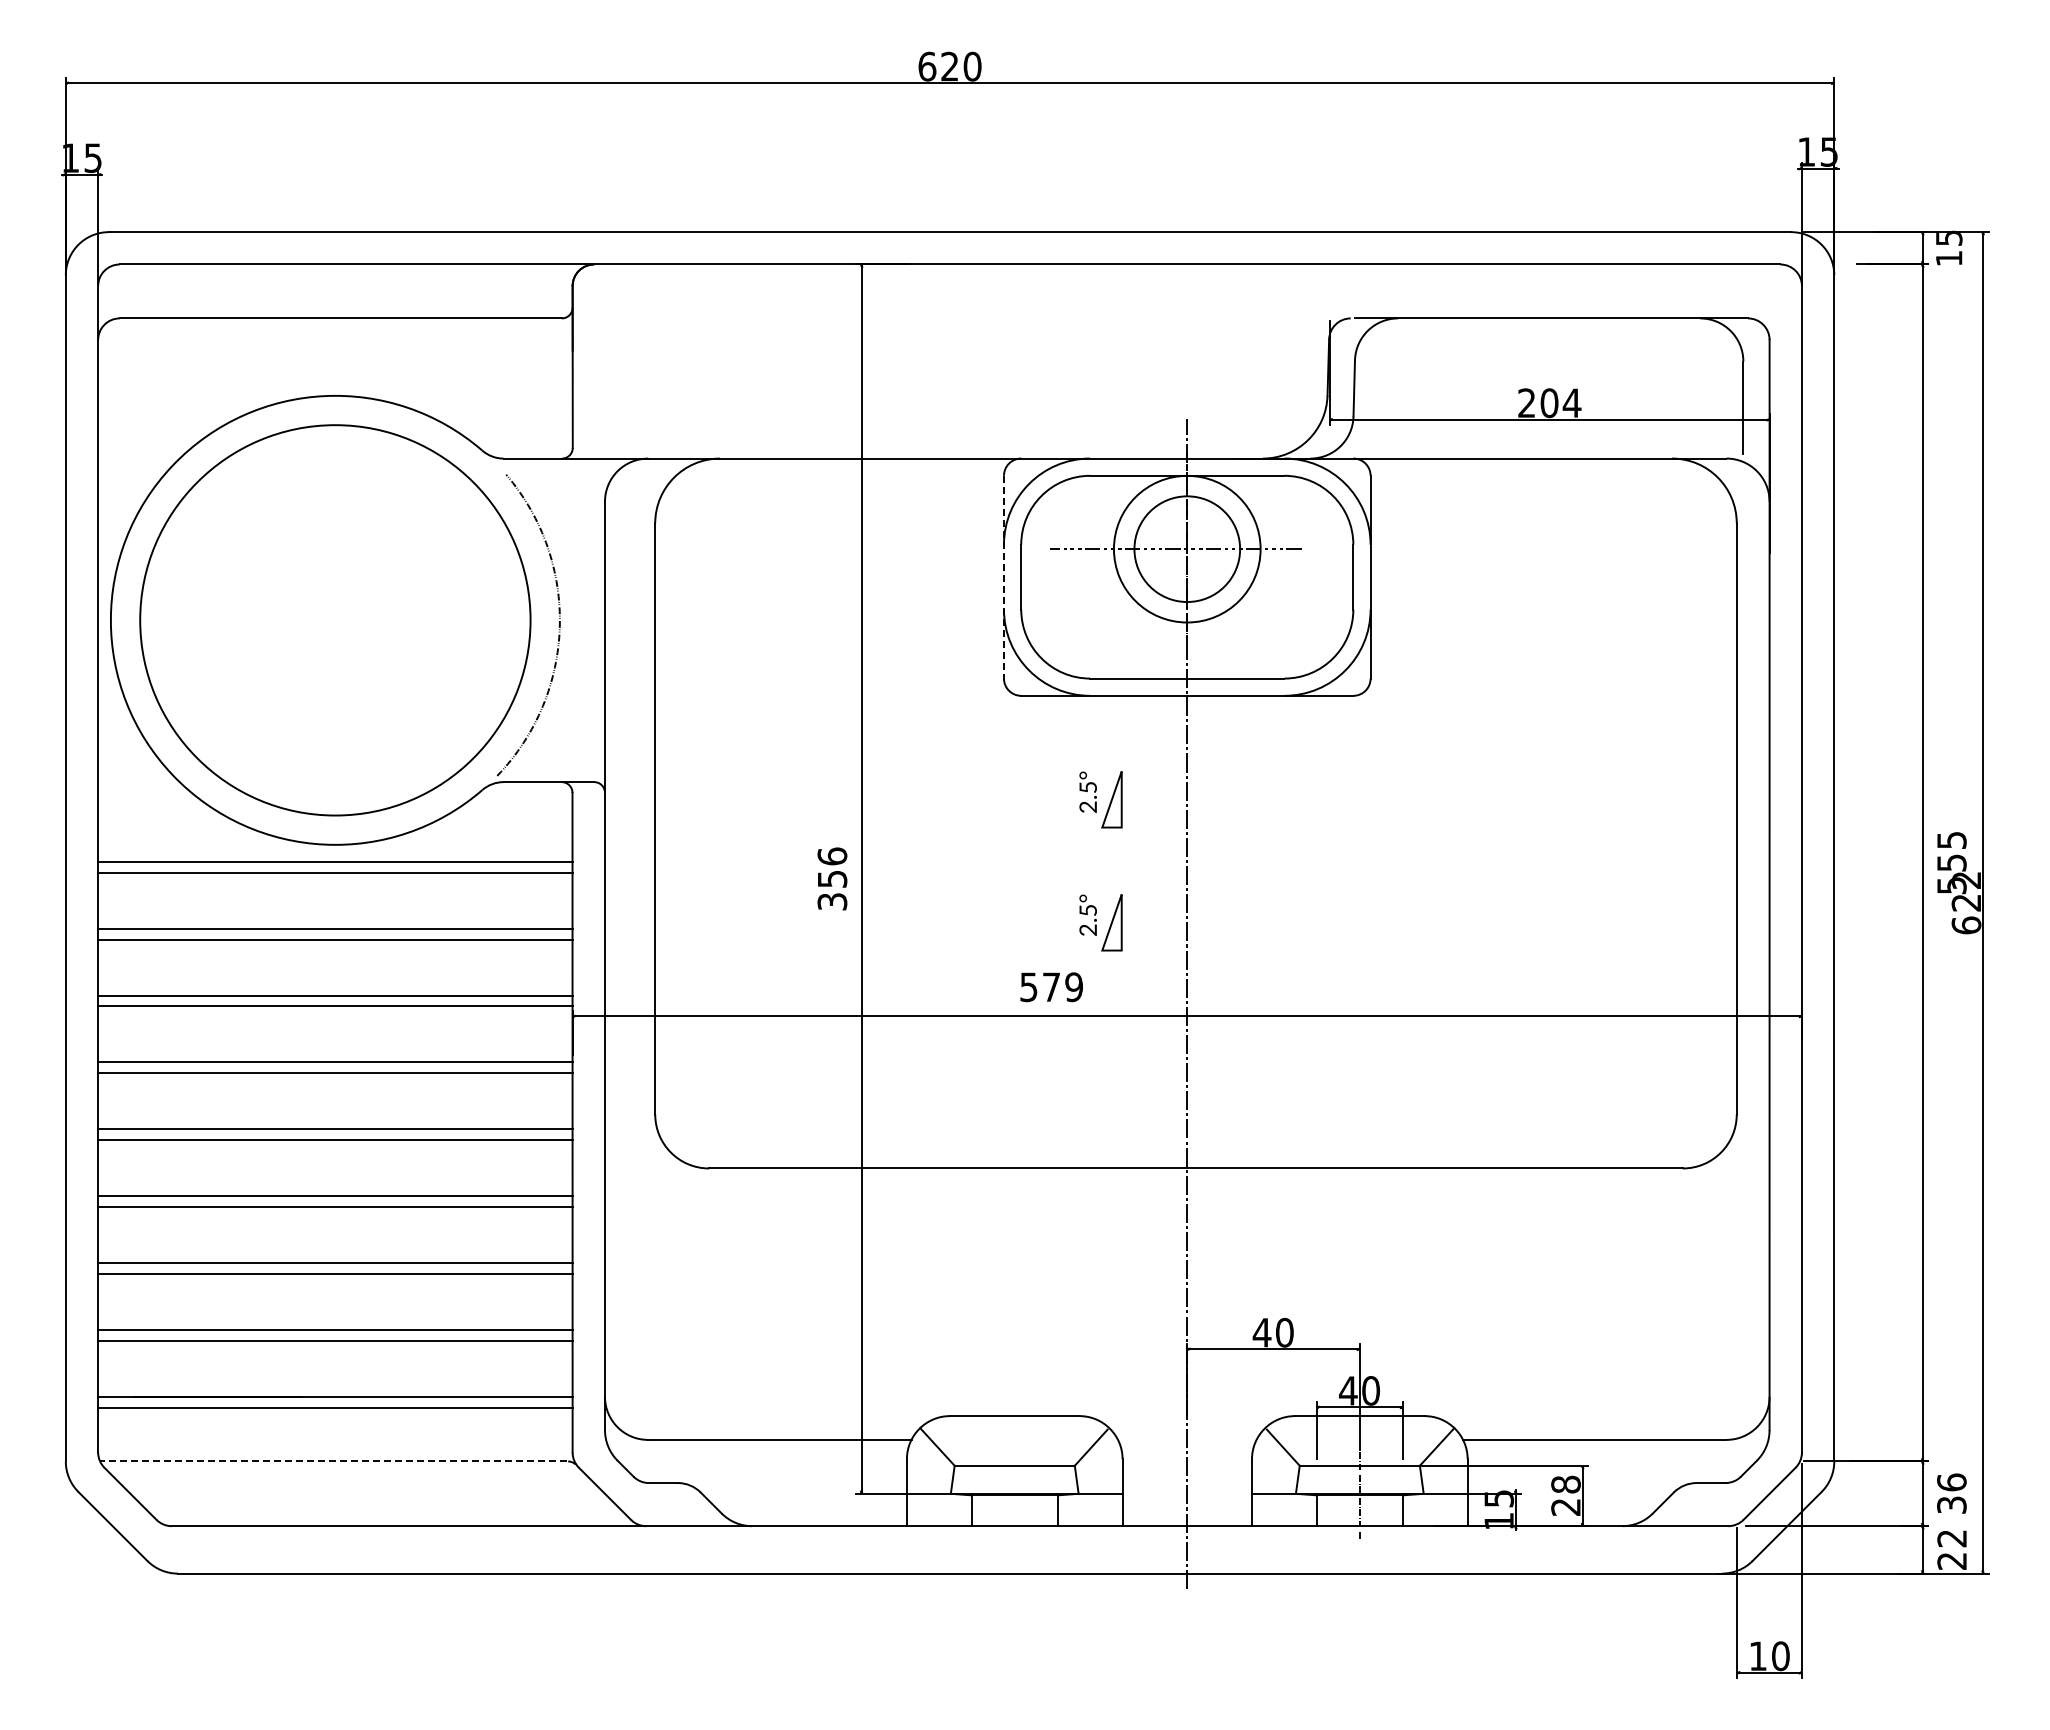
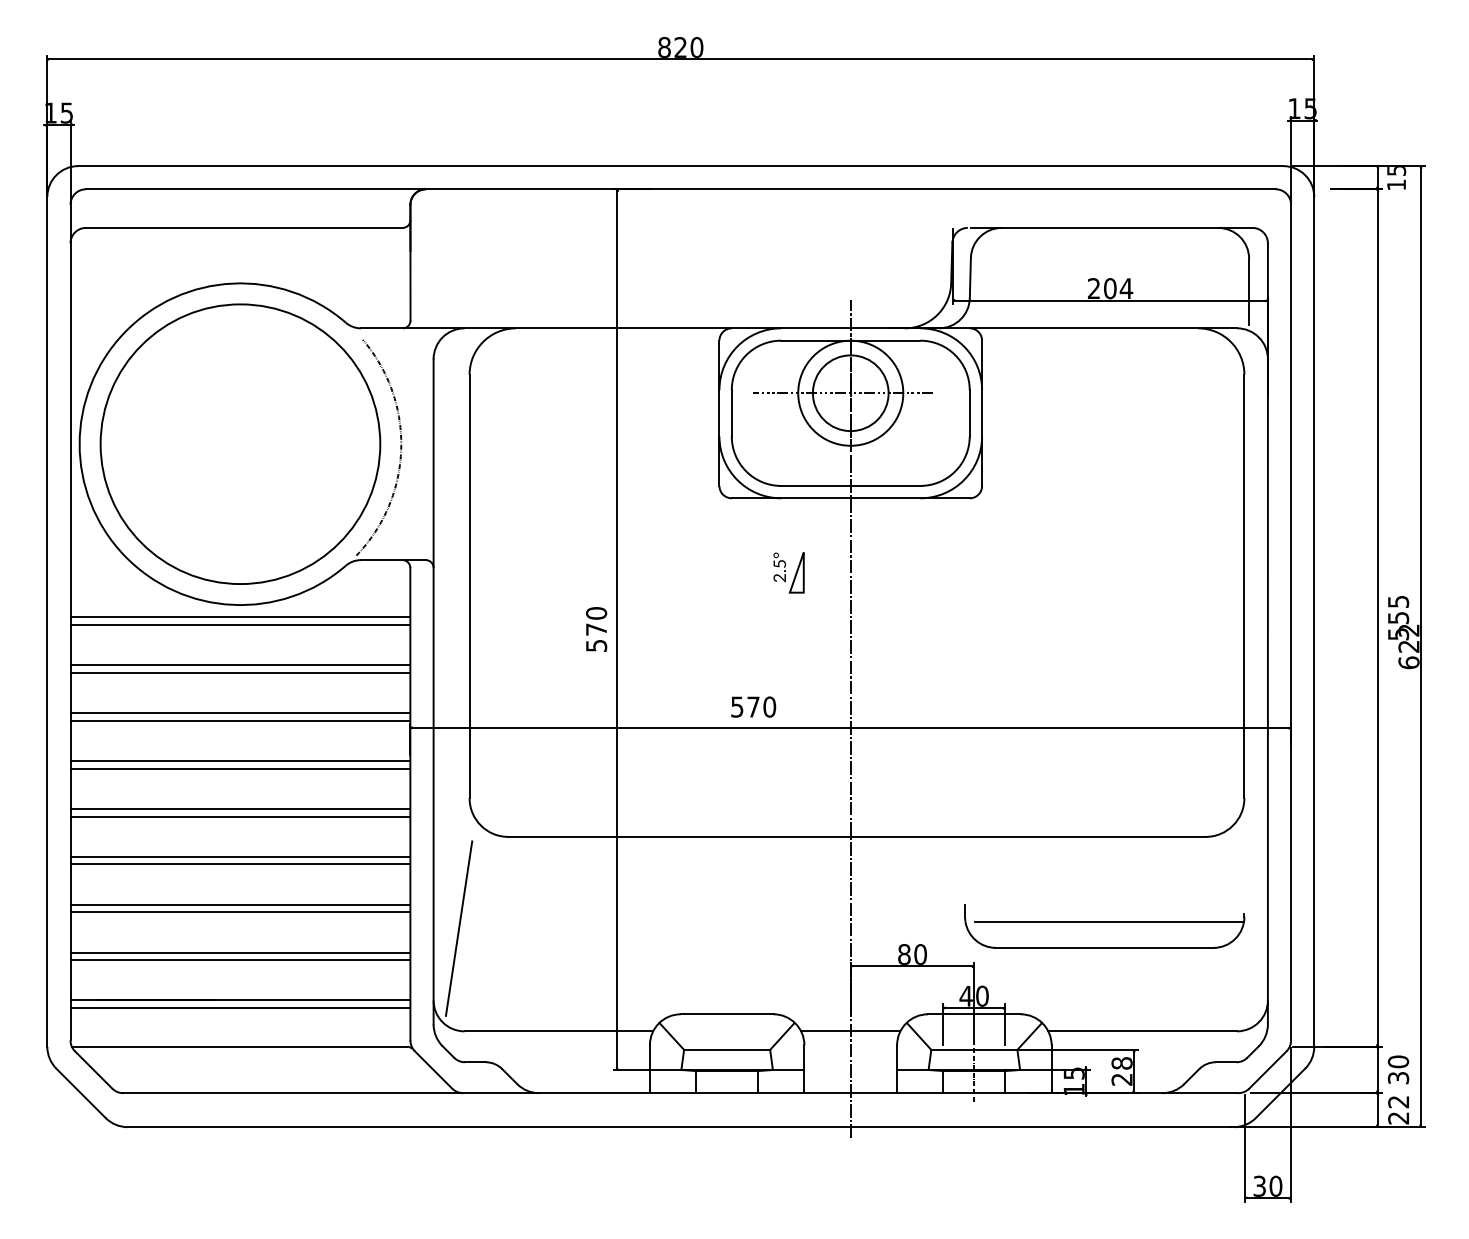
text: (927, 66) -> (664, 47), 620 -> 820
line: (1003, 577) -> (719, 413), dashed -> solid
text: (832, 878) -> (596, 629), 356 -> 570
part: (1100, 922) -> (788, 660), removed
text: (1074, 987) -> (769, 707), 579 -> 570
part: (1541, 1293) -> (1104, 926), added
line: (640, 1296) -> (459, 928), added
text: (1261, 1332) -> (903, 954), 40 -> 80
line: (1187, 1439) -> (850, 1031), added
line: (333, 1461) -> (239, 1046), dashed -> solid
text: (1951, 1482) -> (1398, 1061), 36 -> 30
text: (1757, 1656) -> (1259, 1186), 10 -> 30

